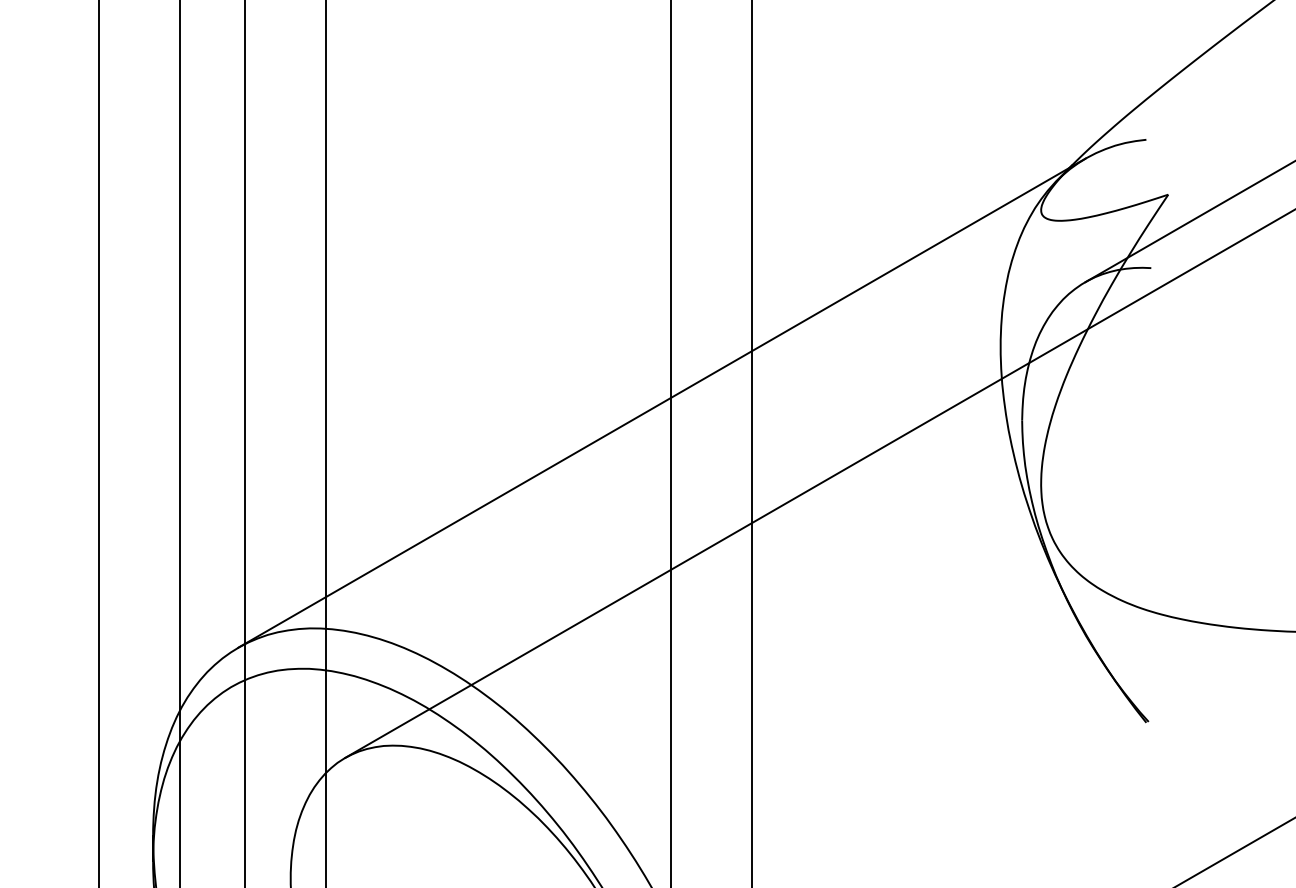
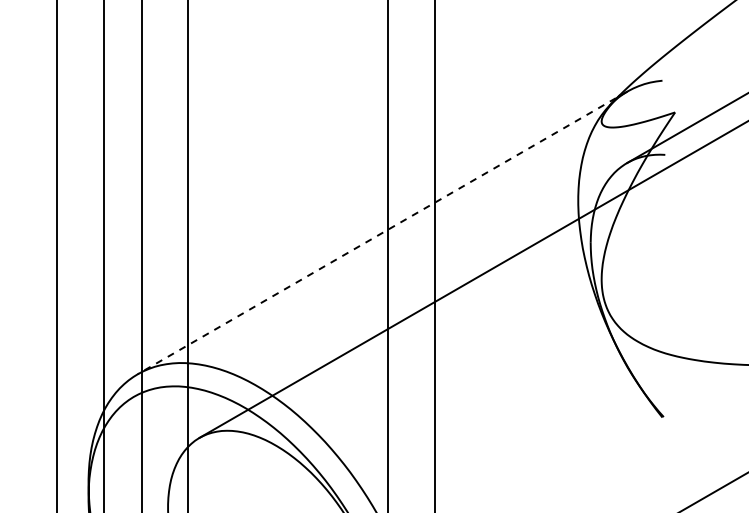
line: (661, 402) -> (382, 232), solid -> dashed

